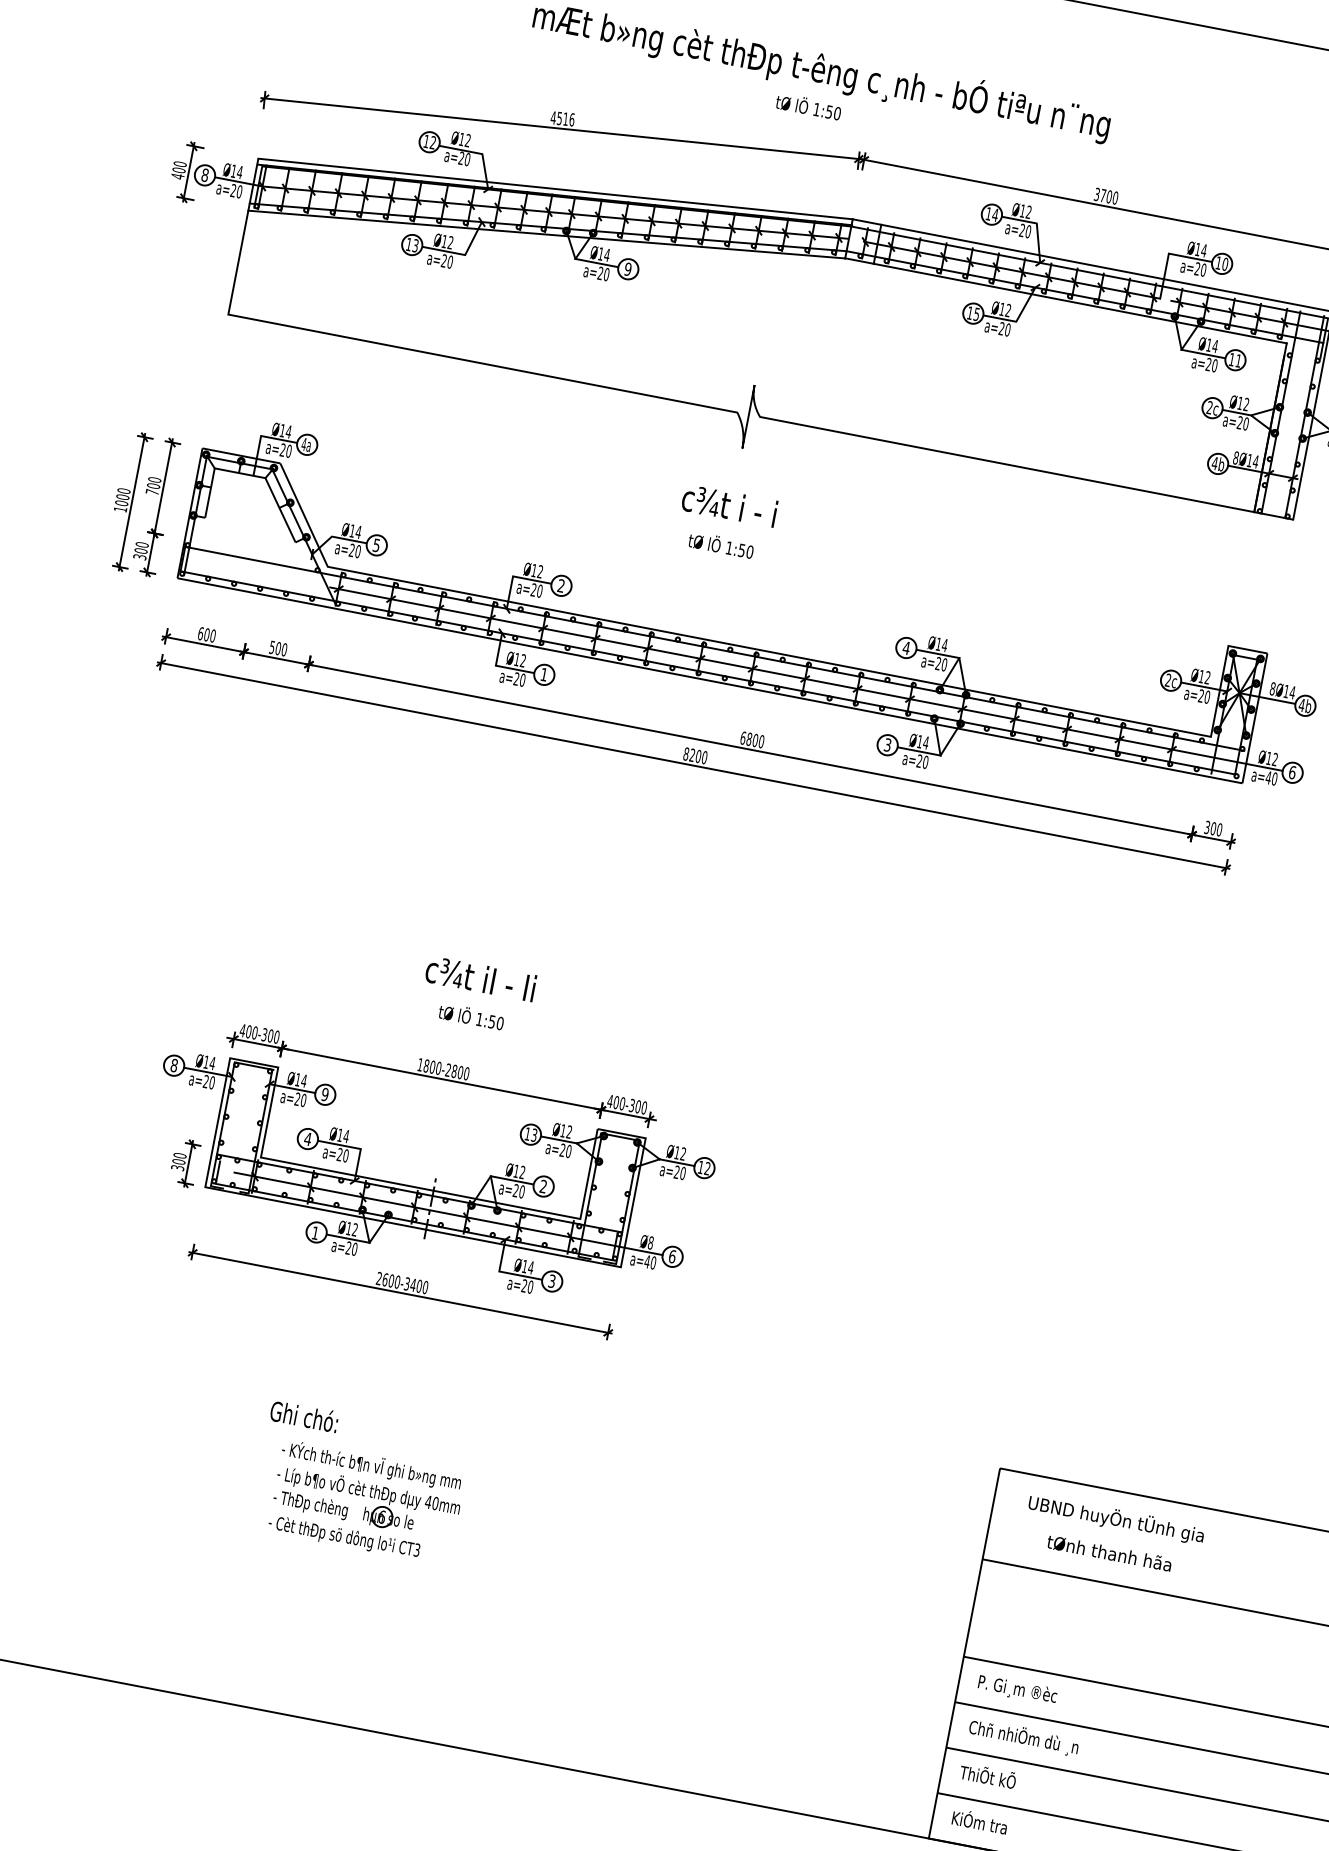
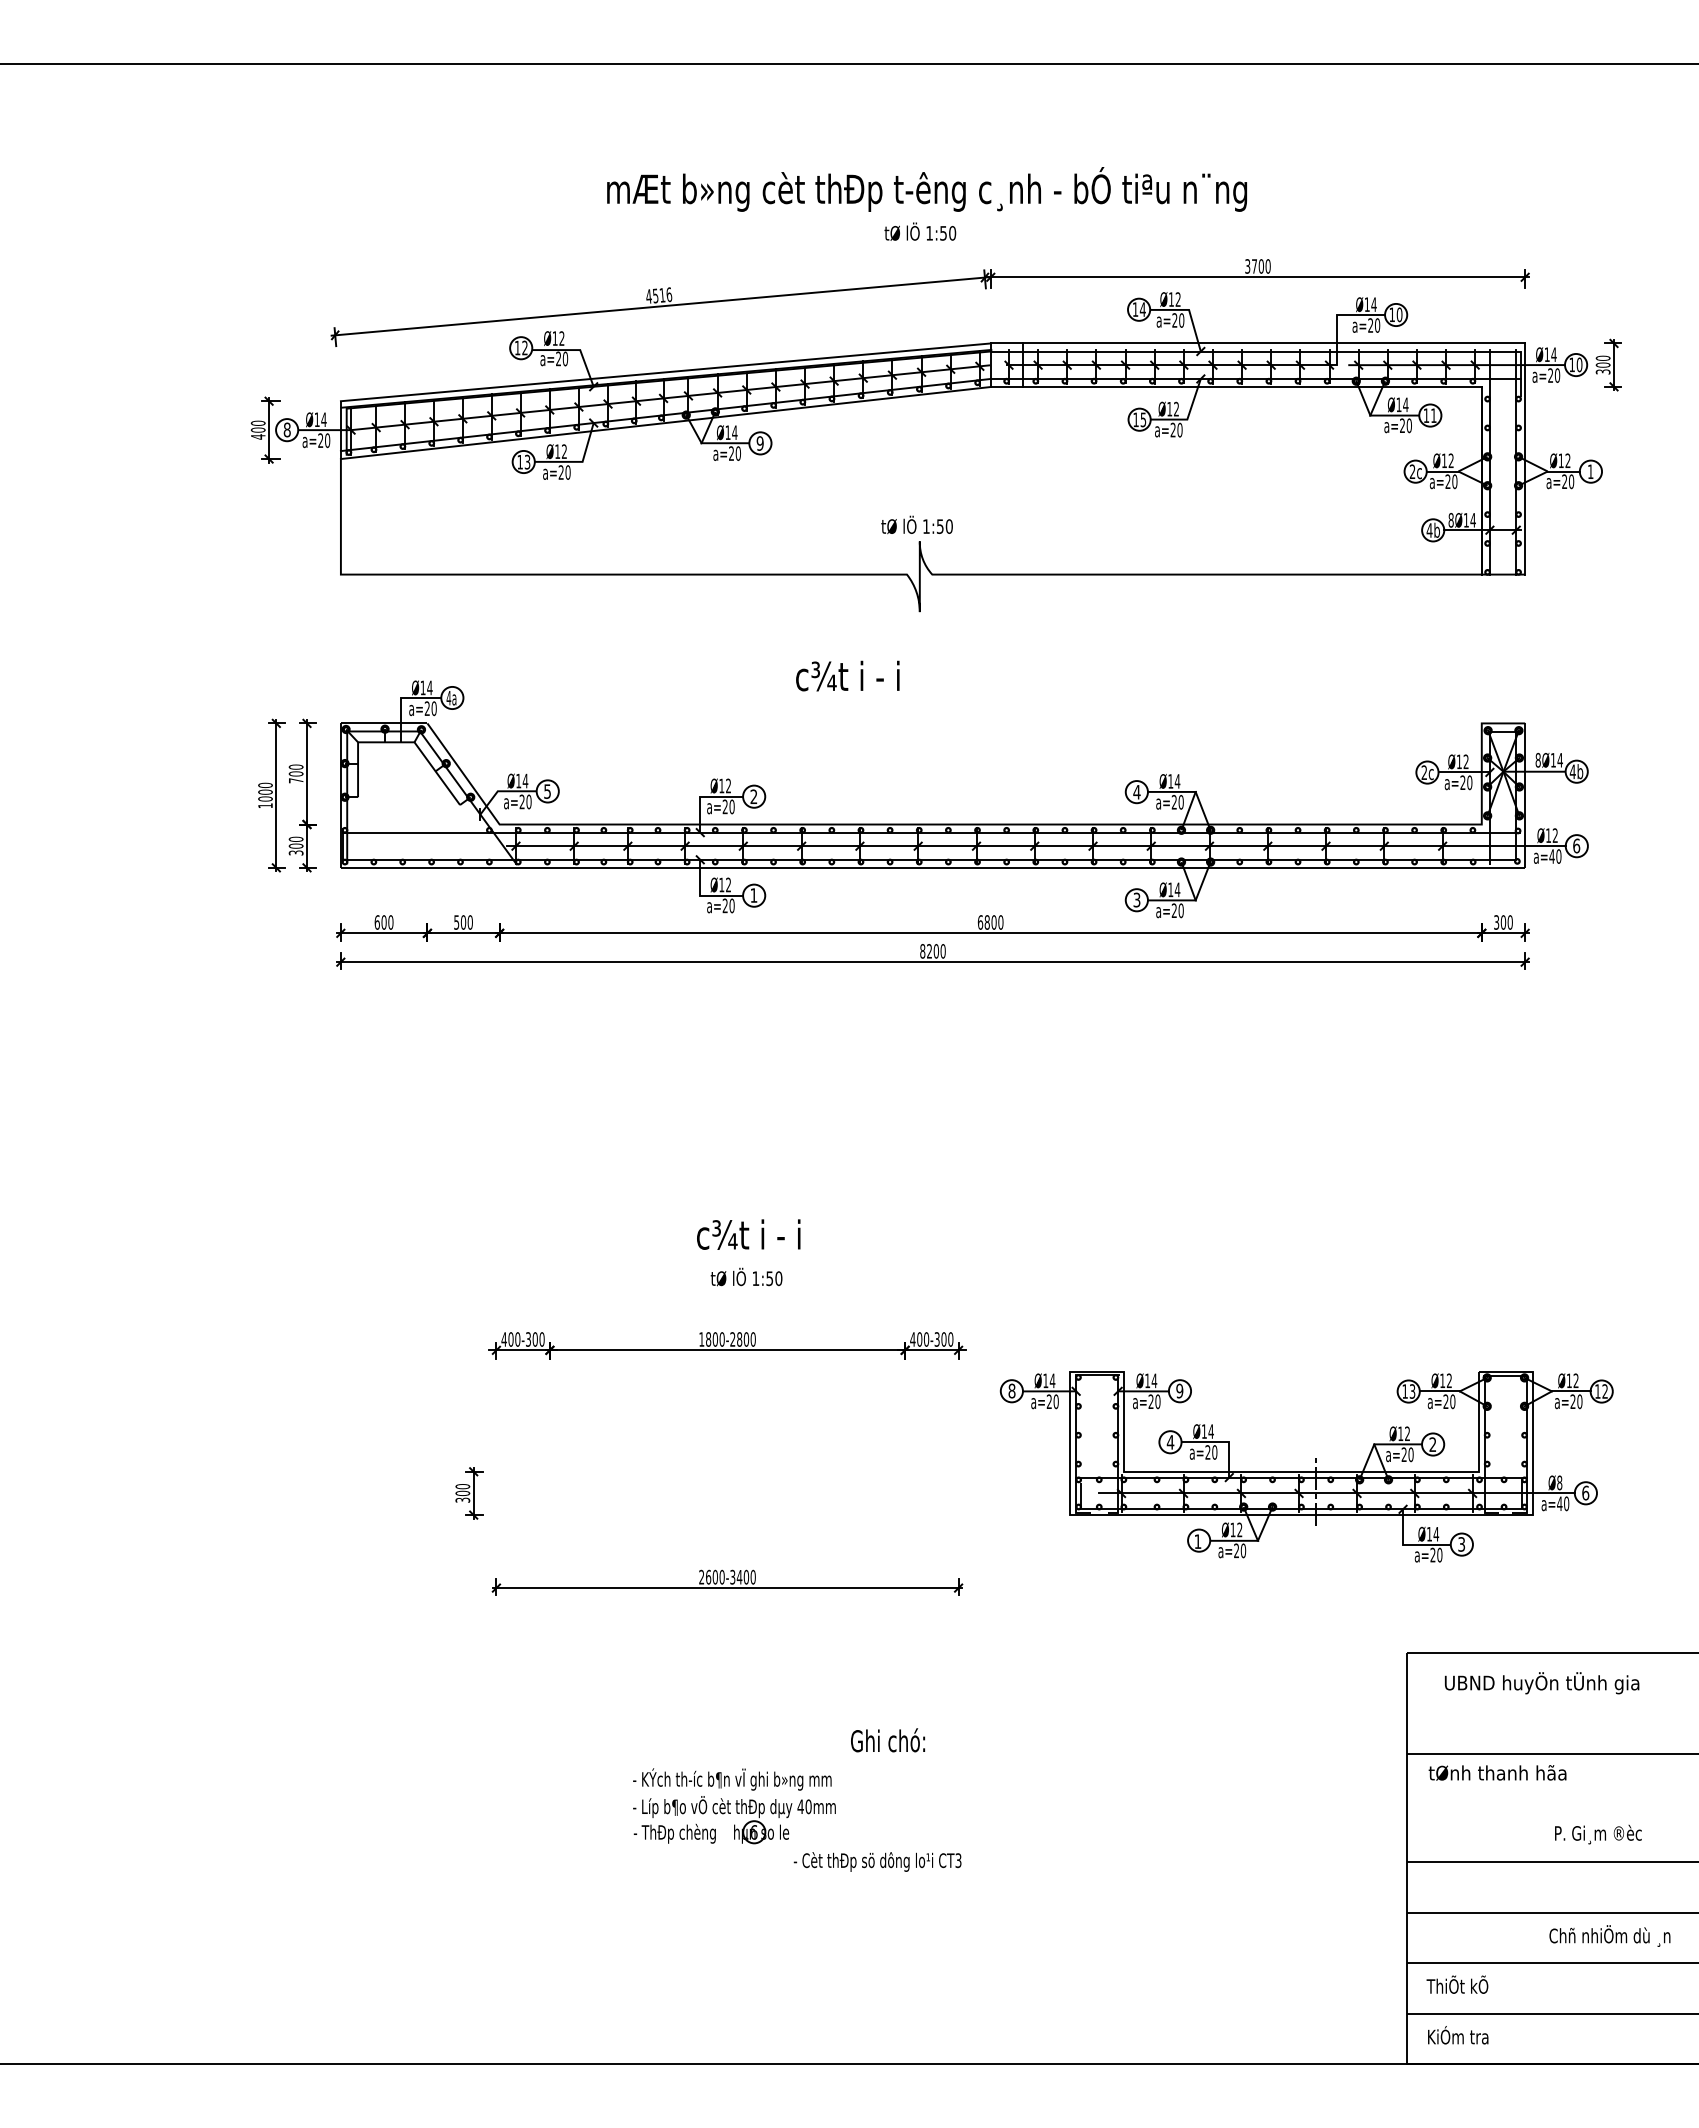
text: (729, 505) -> (847, 675), moved
text: (720, 544) -> (916, 524), moved
text: (480, 978) -> (748, 1234), c¾t iI - Ii -> c¾t i - i
part: (426, 1184) -> (1306, 1466), moved
text: (303, 1416) -> (887, 1740), moved
text: (344, 1536) -> (877, 1861), moved
text: (1109, 1552) -> (1497, 1772), moved
text: (1017, 1689) -> (1598, 1834), moved
text: (1023, 1736) -> (1609, 1935), moved

